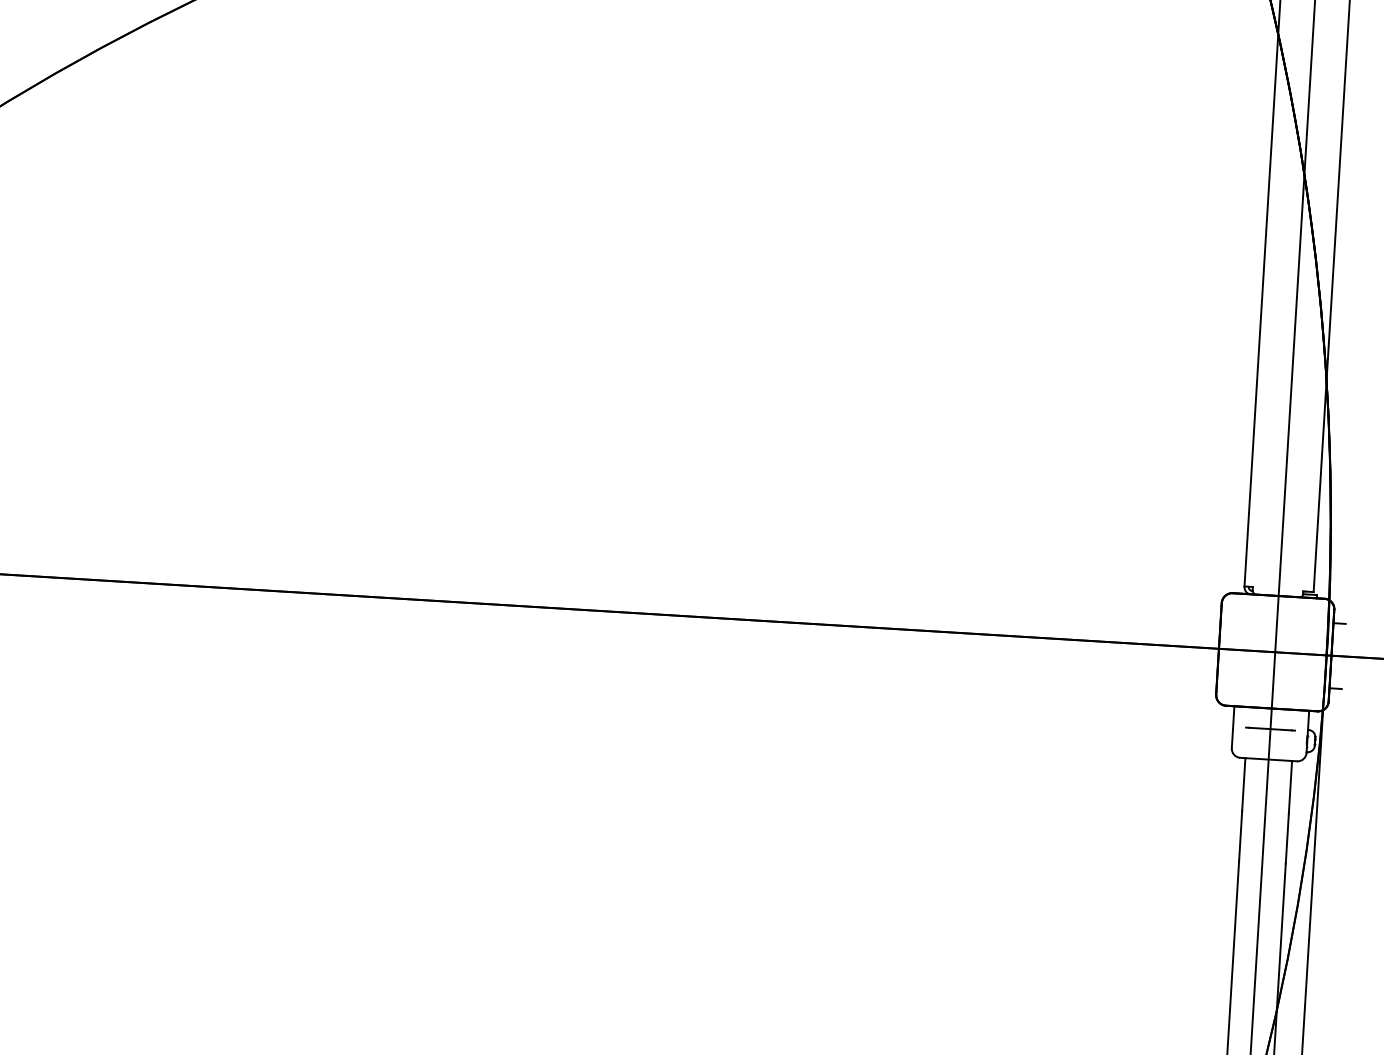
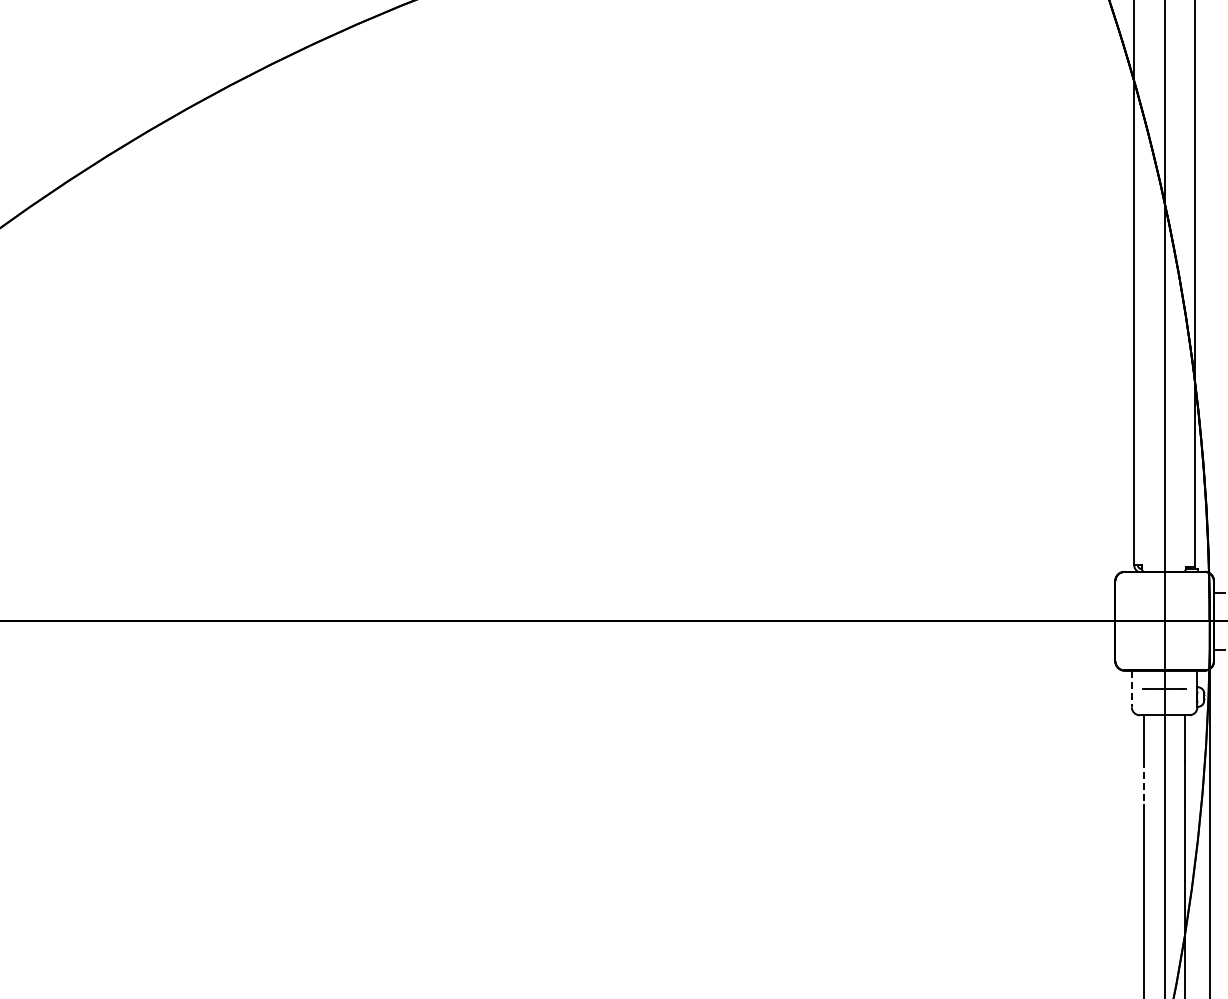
line: (1232, 727) -> (1131, 689), solid -> dashed
line: (1240, 836) -> (1144, 783), solid -> dashed

